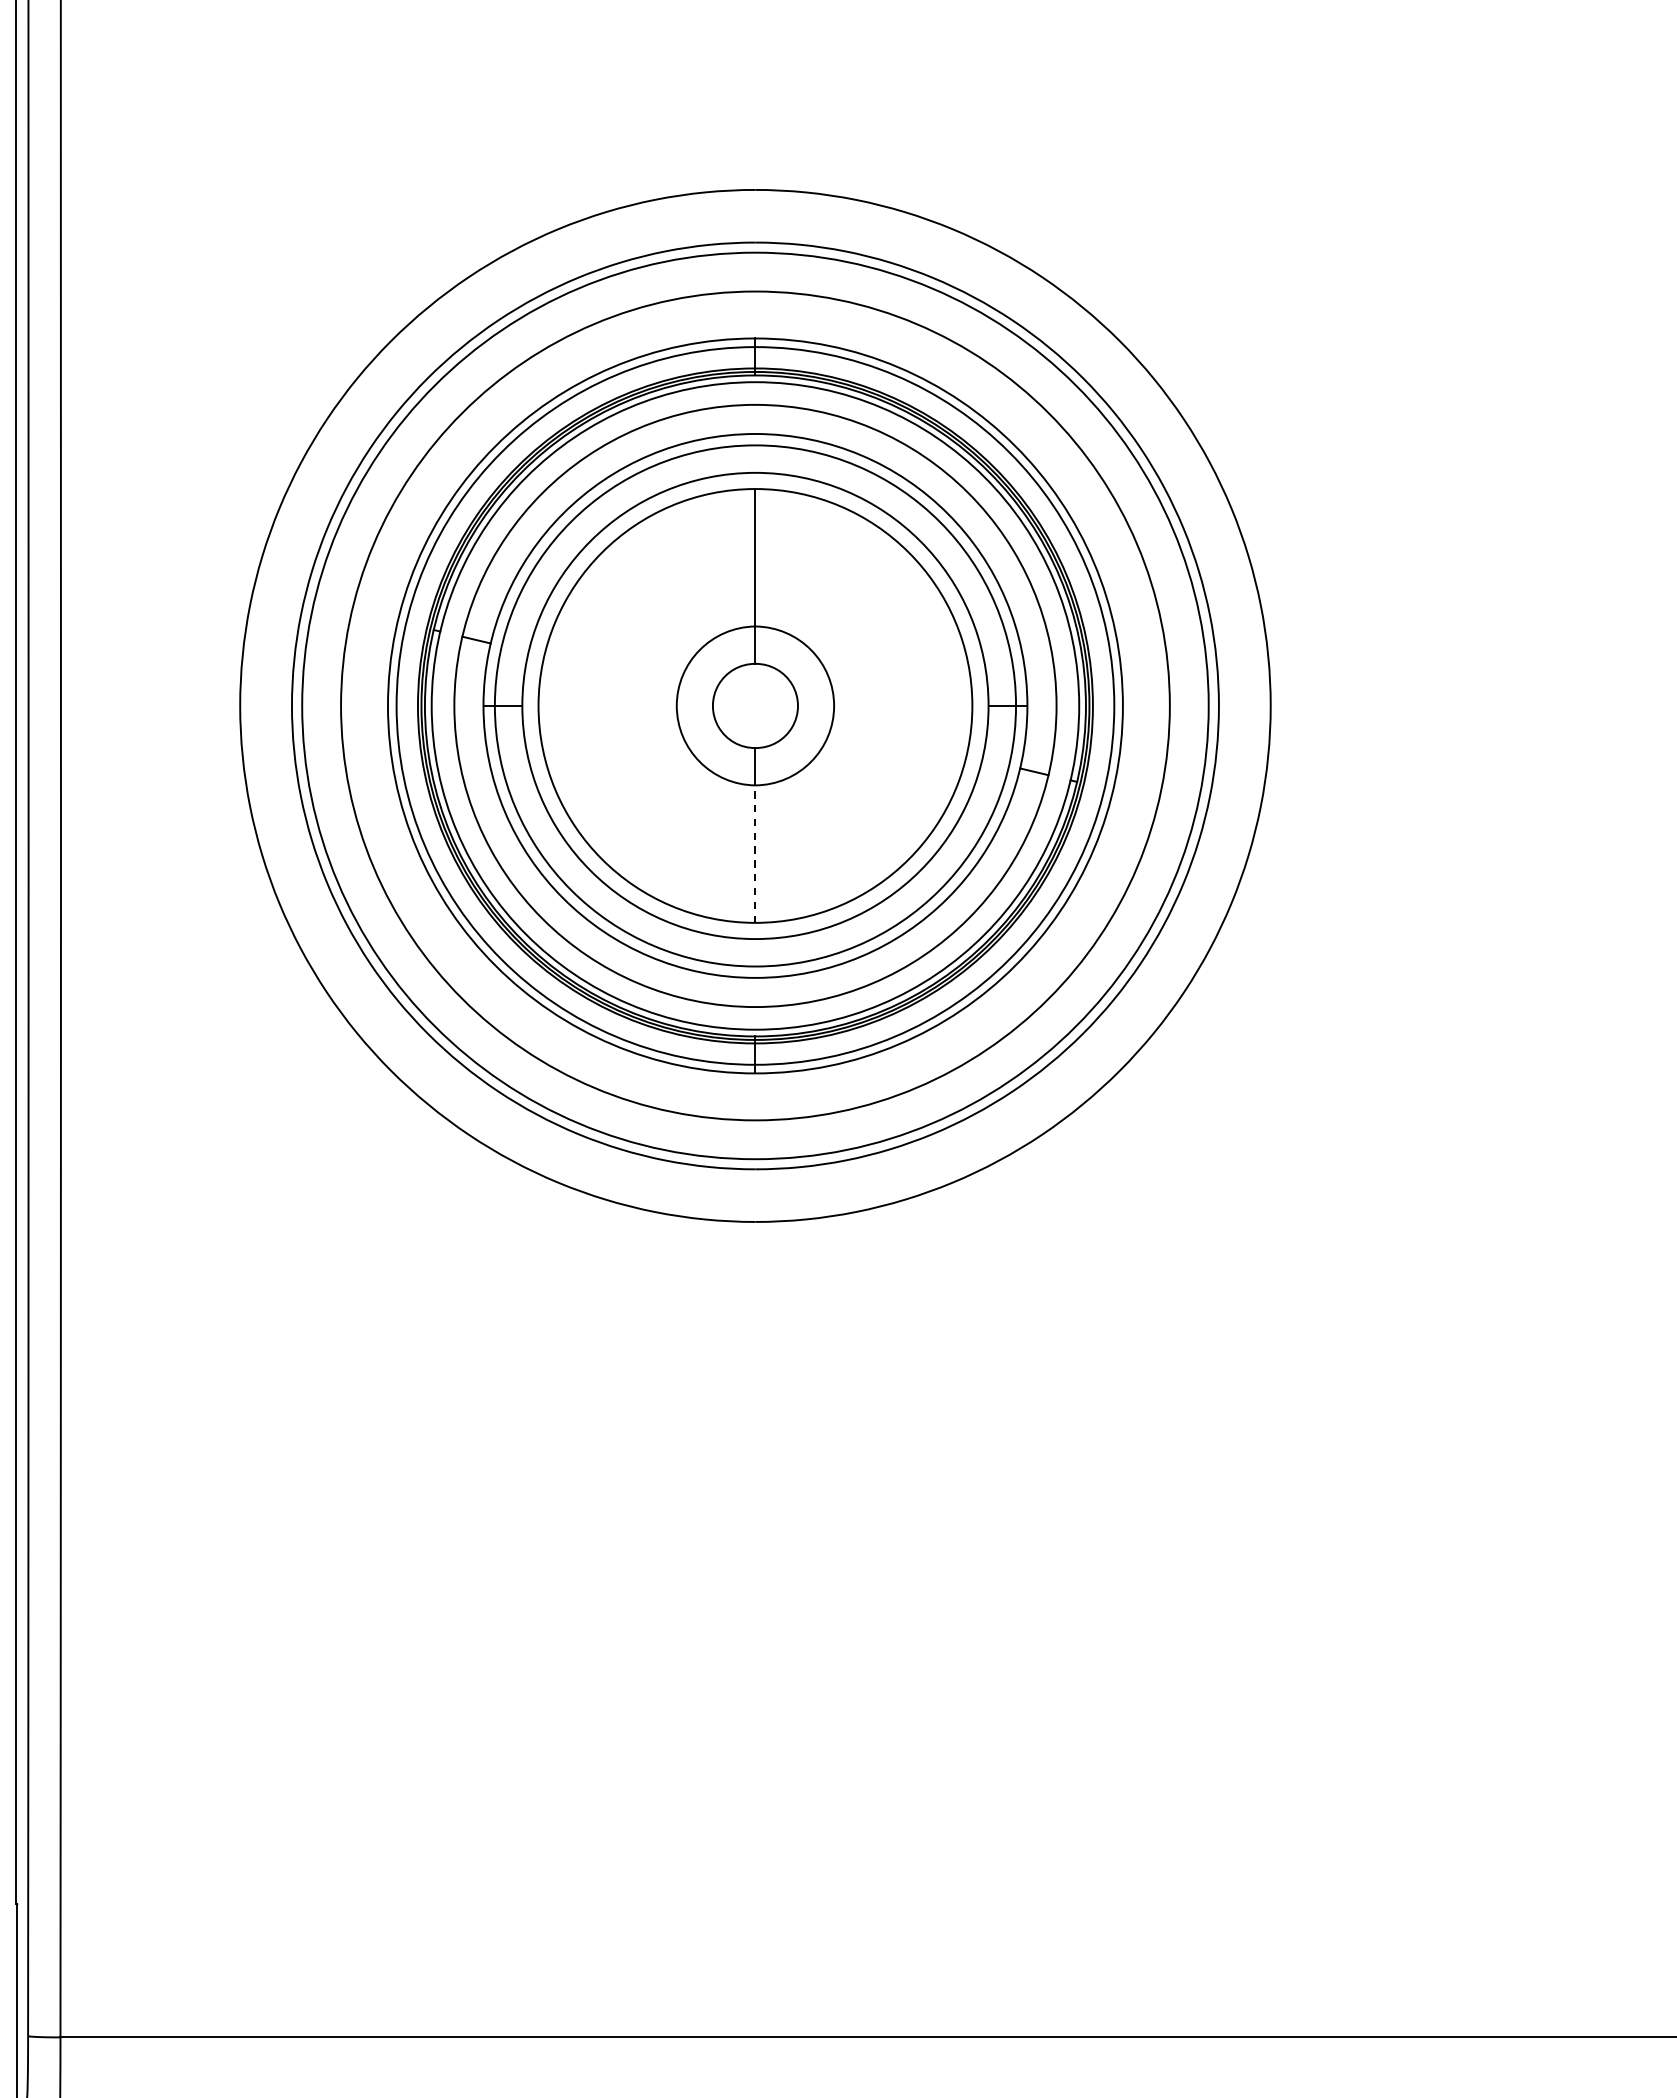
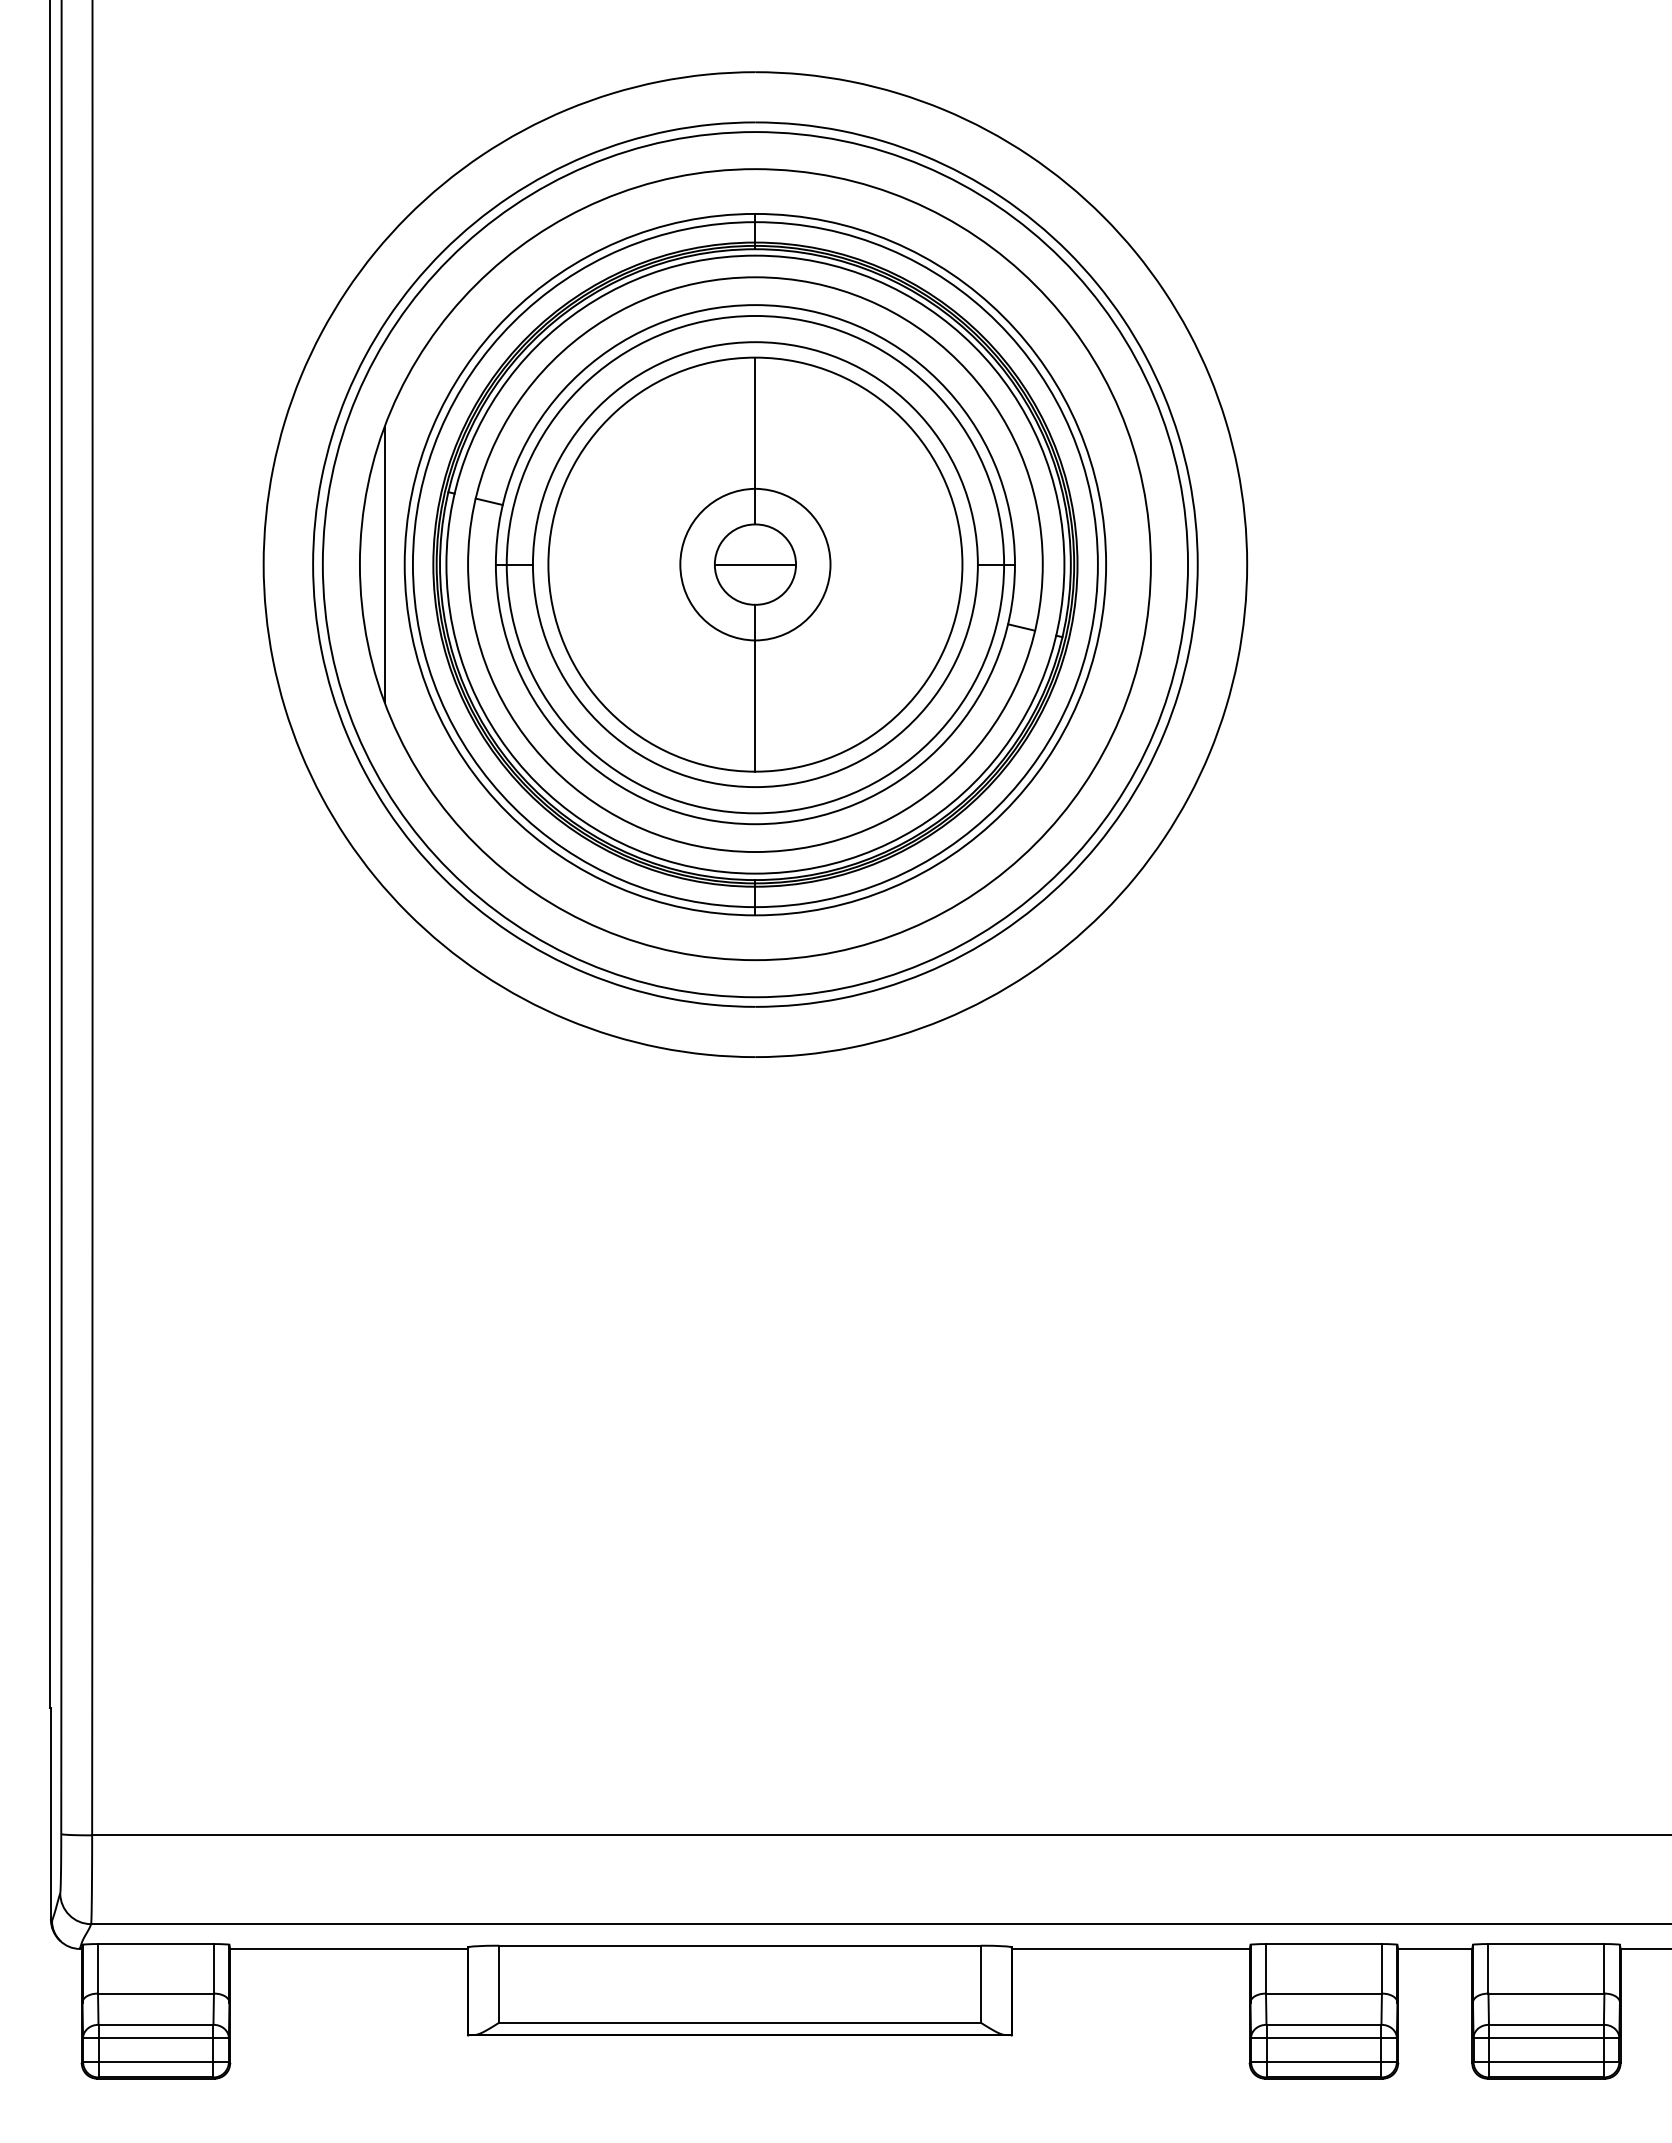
line: (366, 705) -> (384, 564), added
line: (755, 705) -> (755, 564), added
line: (755, 854) -> (755, 706), dashed -> solid

